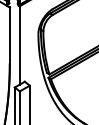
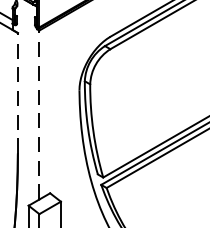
line: (9, 35) -> (17, 93), solid -> dashed
line: (19, 44) -> (38, 112), solid -> dashed

